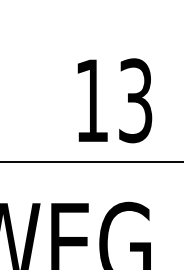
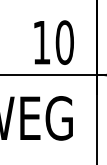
text: (135, 100) -> (64, 42), 13 -> 10

